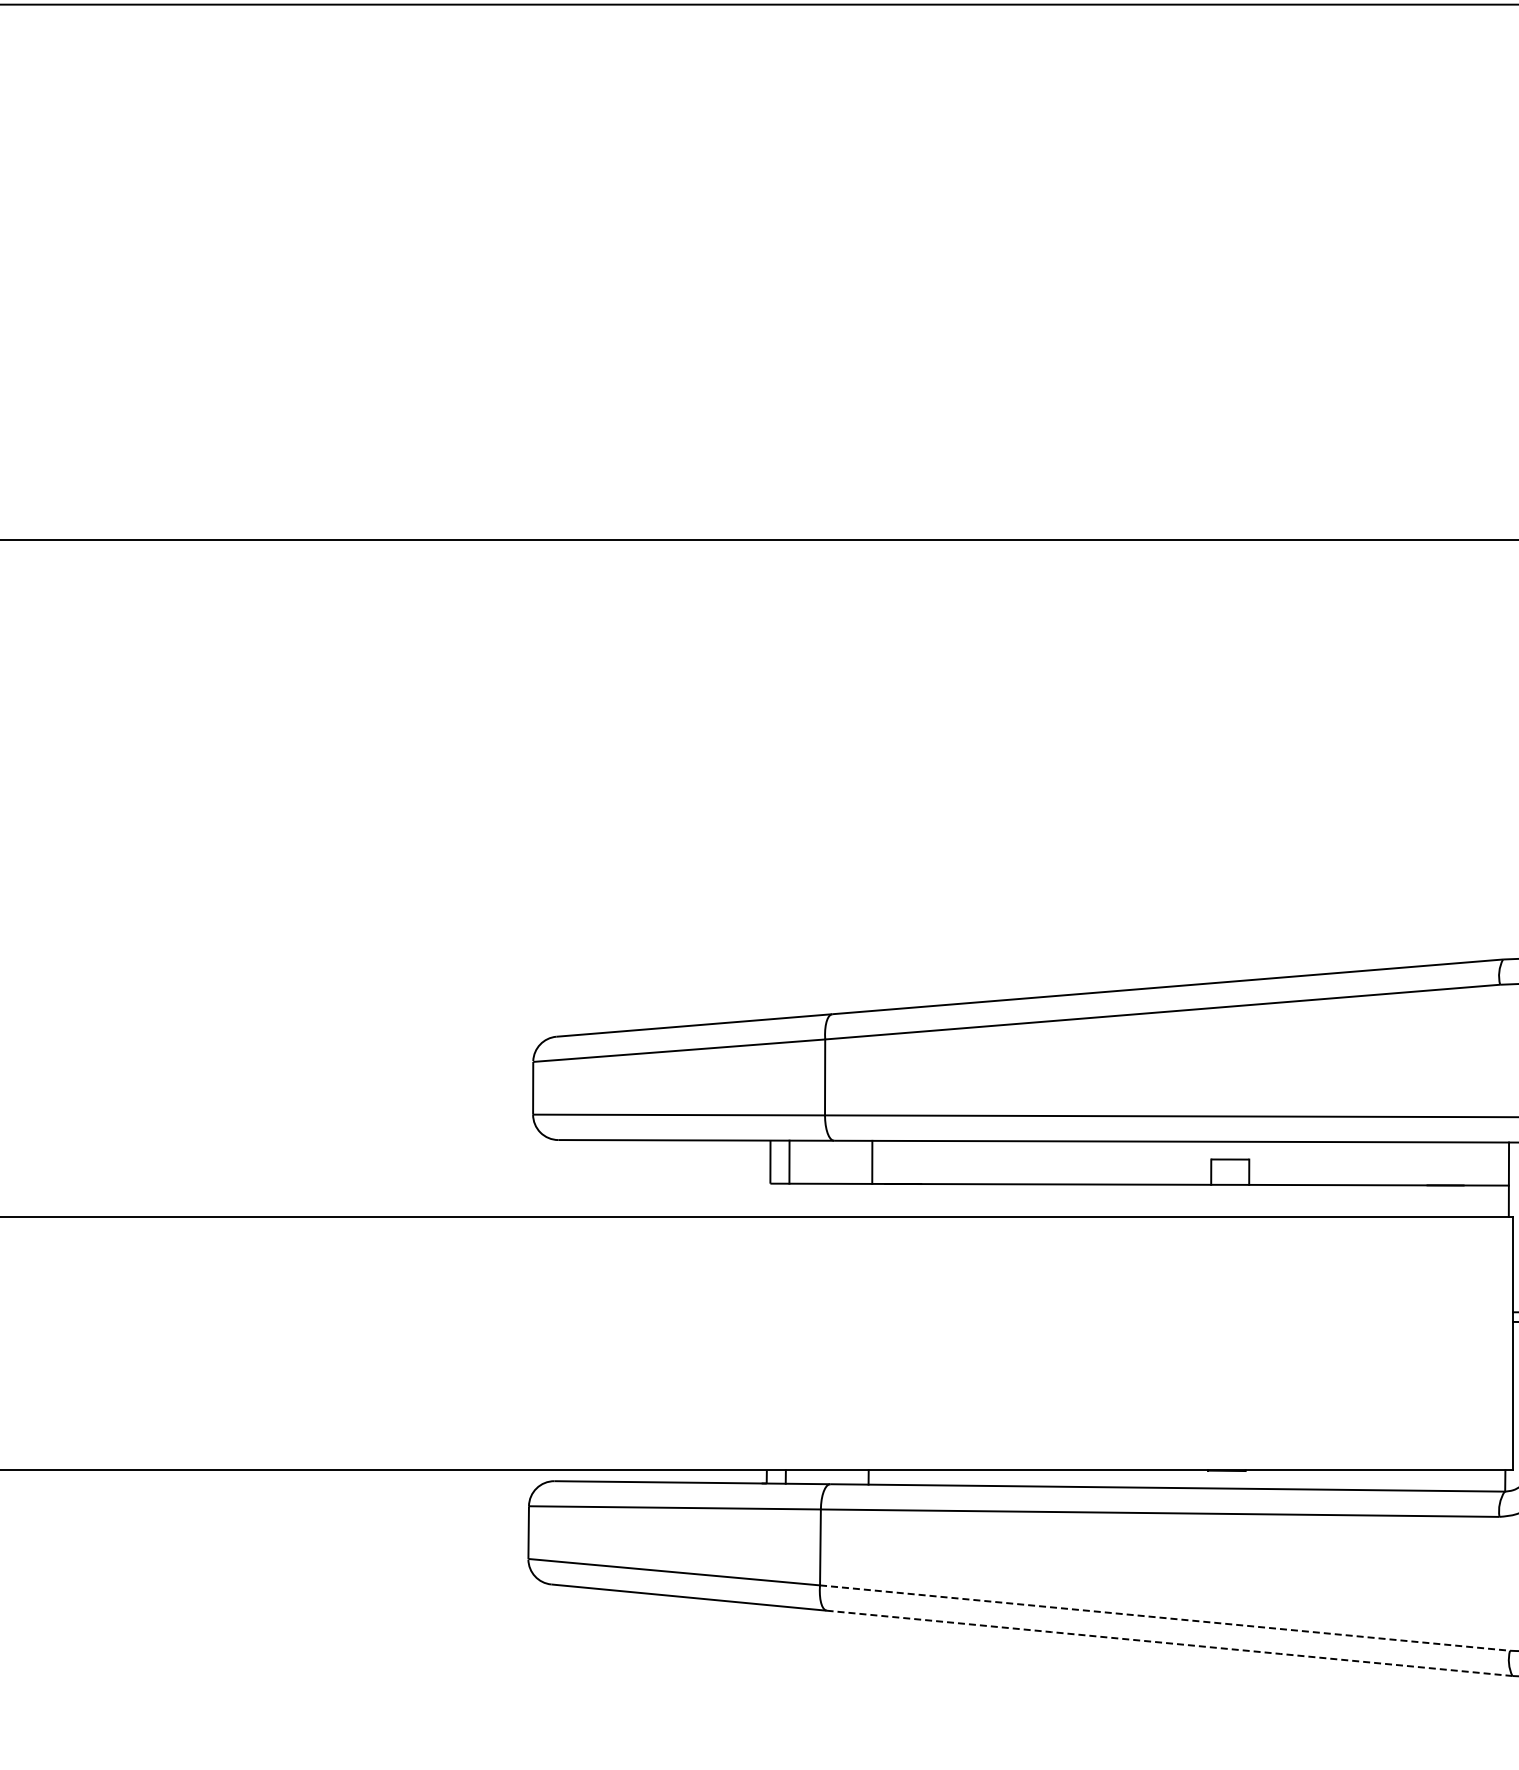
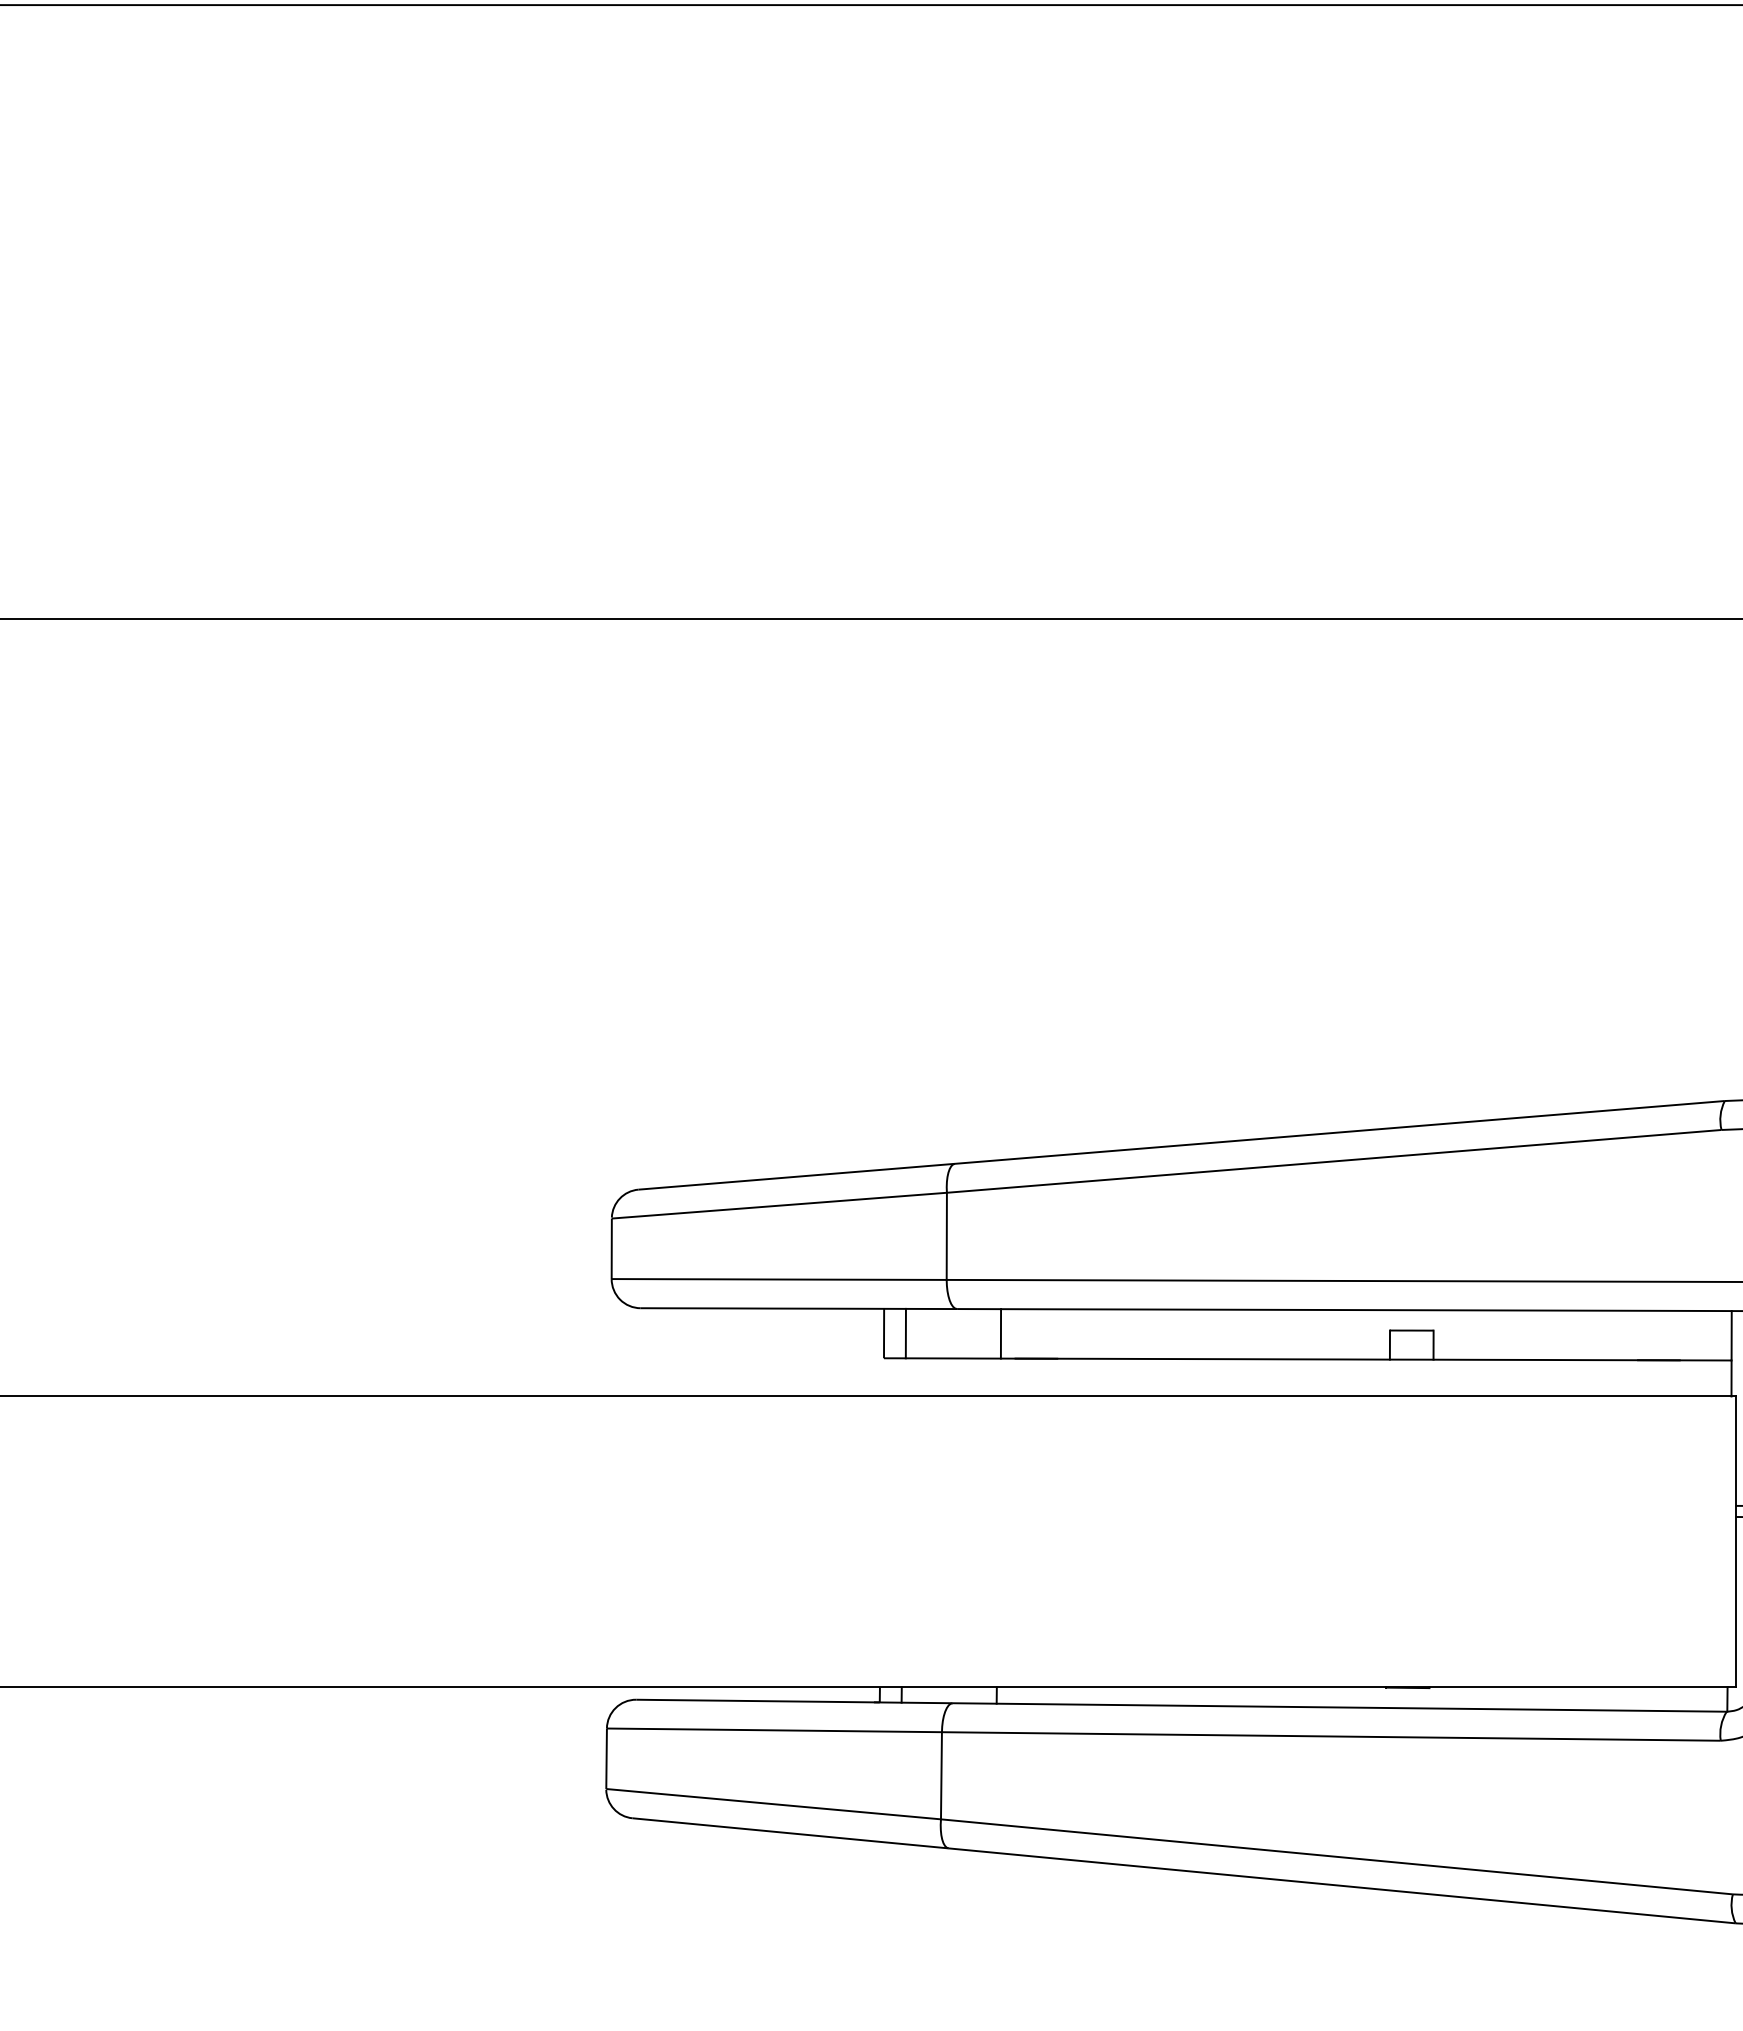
line: (1165, 1618) -> (1337, 1857), dashed -> solid
line: (1169, 1643) -> (1342, 1886), dashed -> solid

